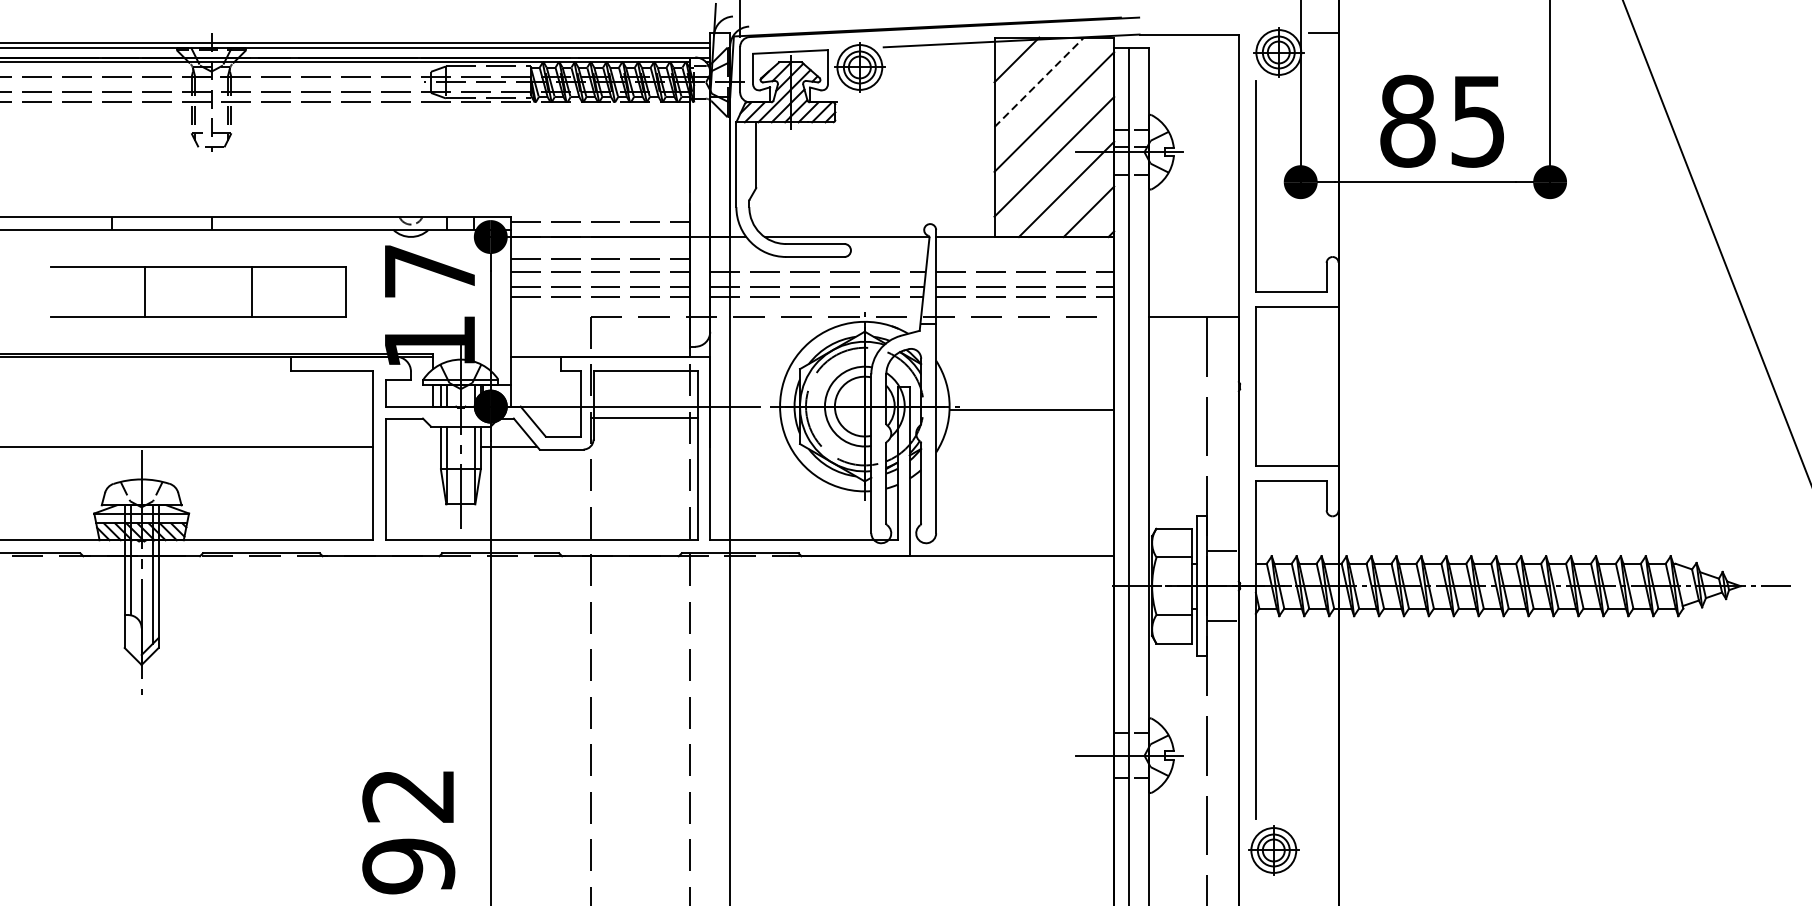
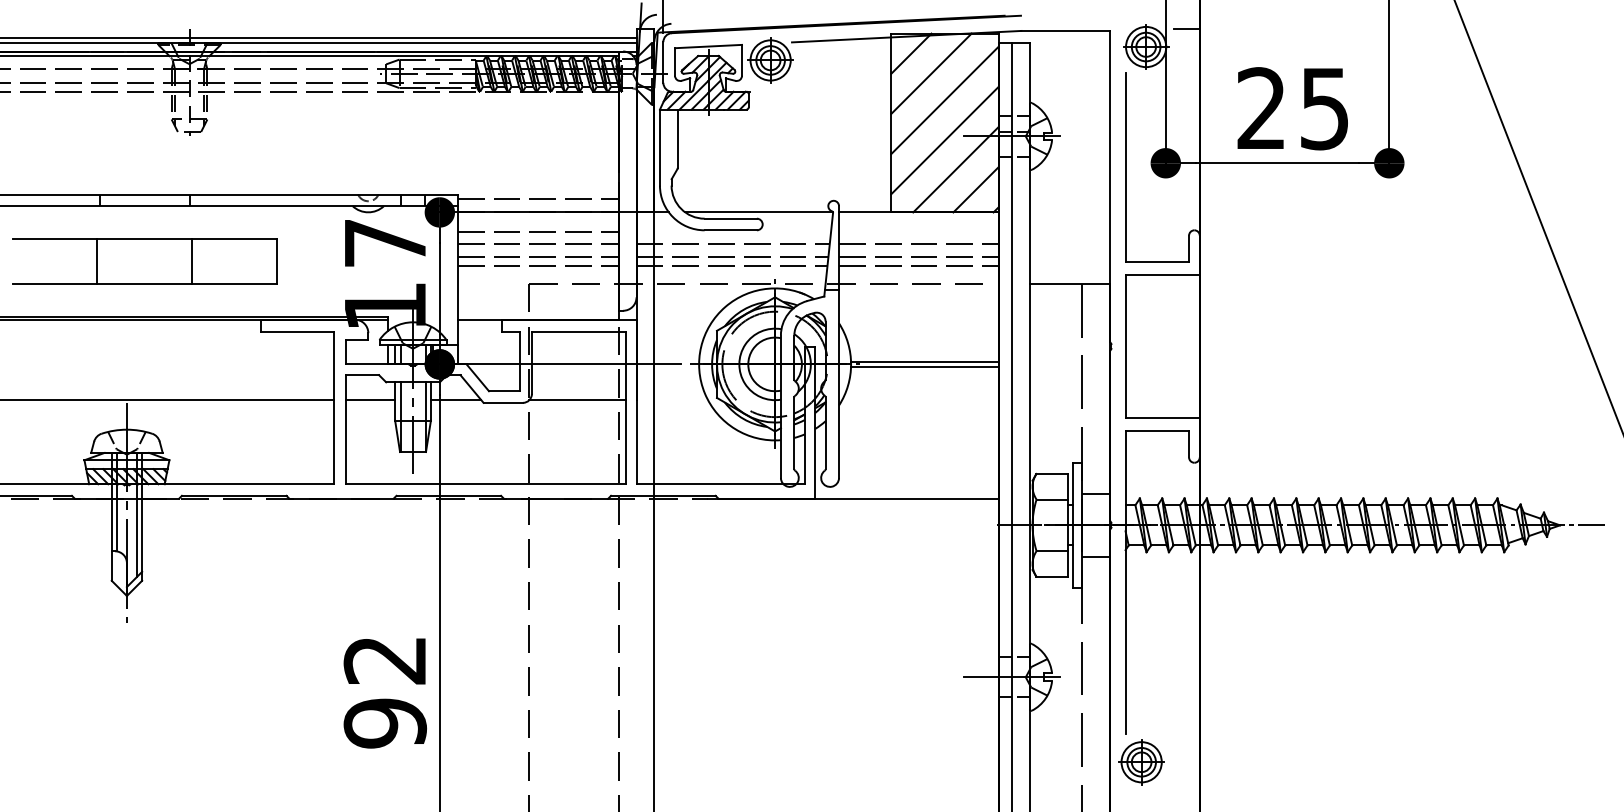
line: (1039, 82) -> (931, 73), dashed -> solid
text: (1407, 121) -> (1261, 108), 85 -> 25
part: (198, 291) -> (144, 261), moved
line: (1031, 403) -> (924, 361), added
line: (644, 417) -> (577, 400), moved
line: (413, 446) -> (370, 400), added
text: (407, 832) -> (384, 693), moved

